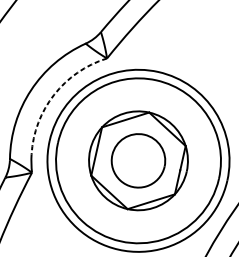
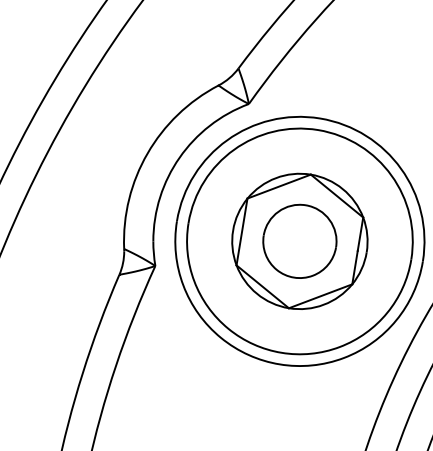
arc: (54, 94) -> (179, 157), dashed -> solid

